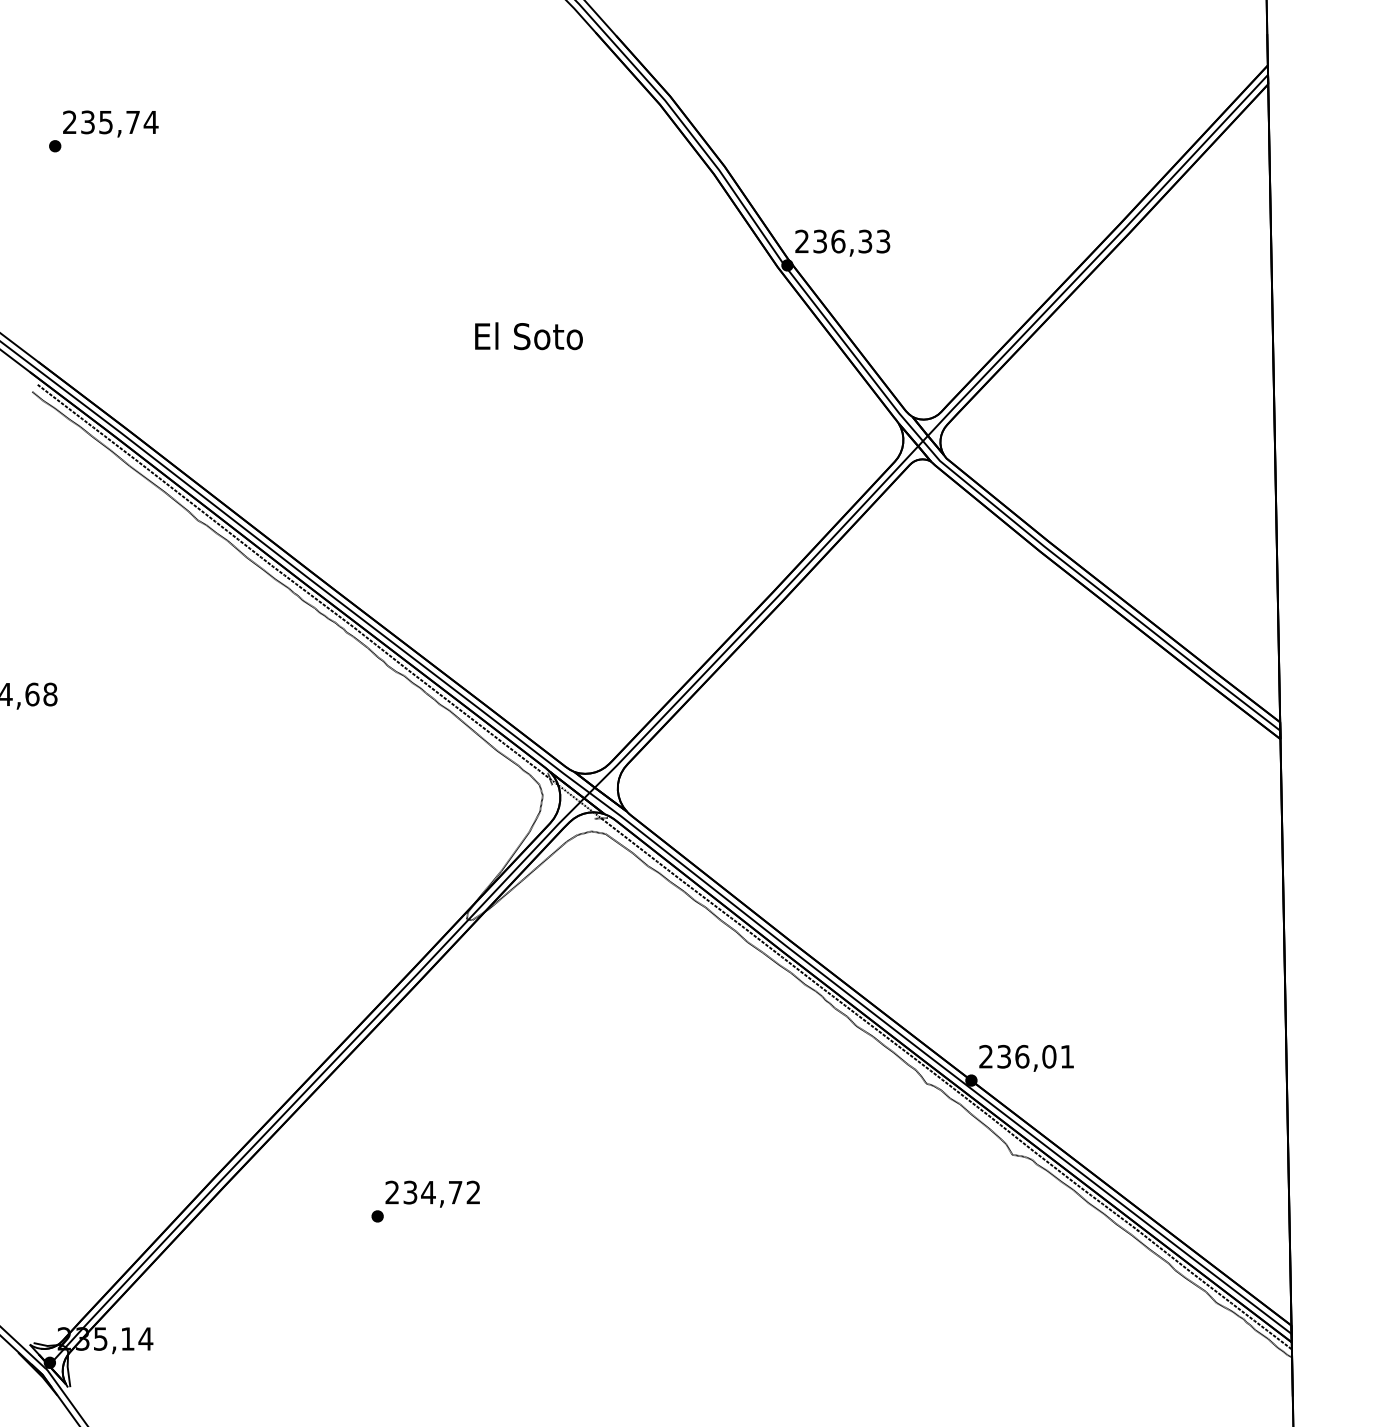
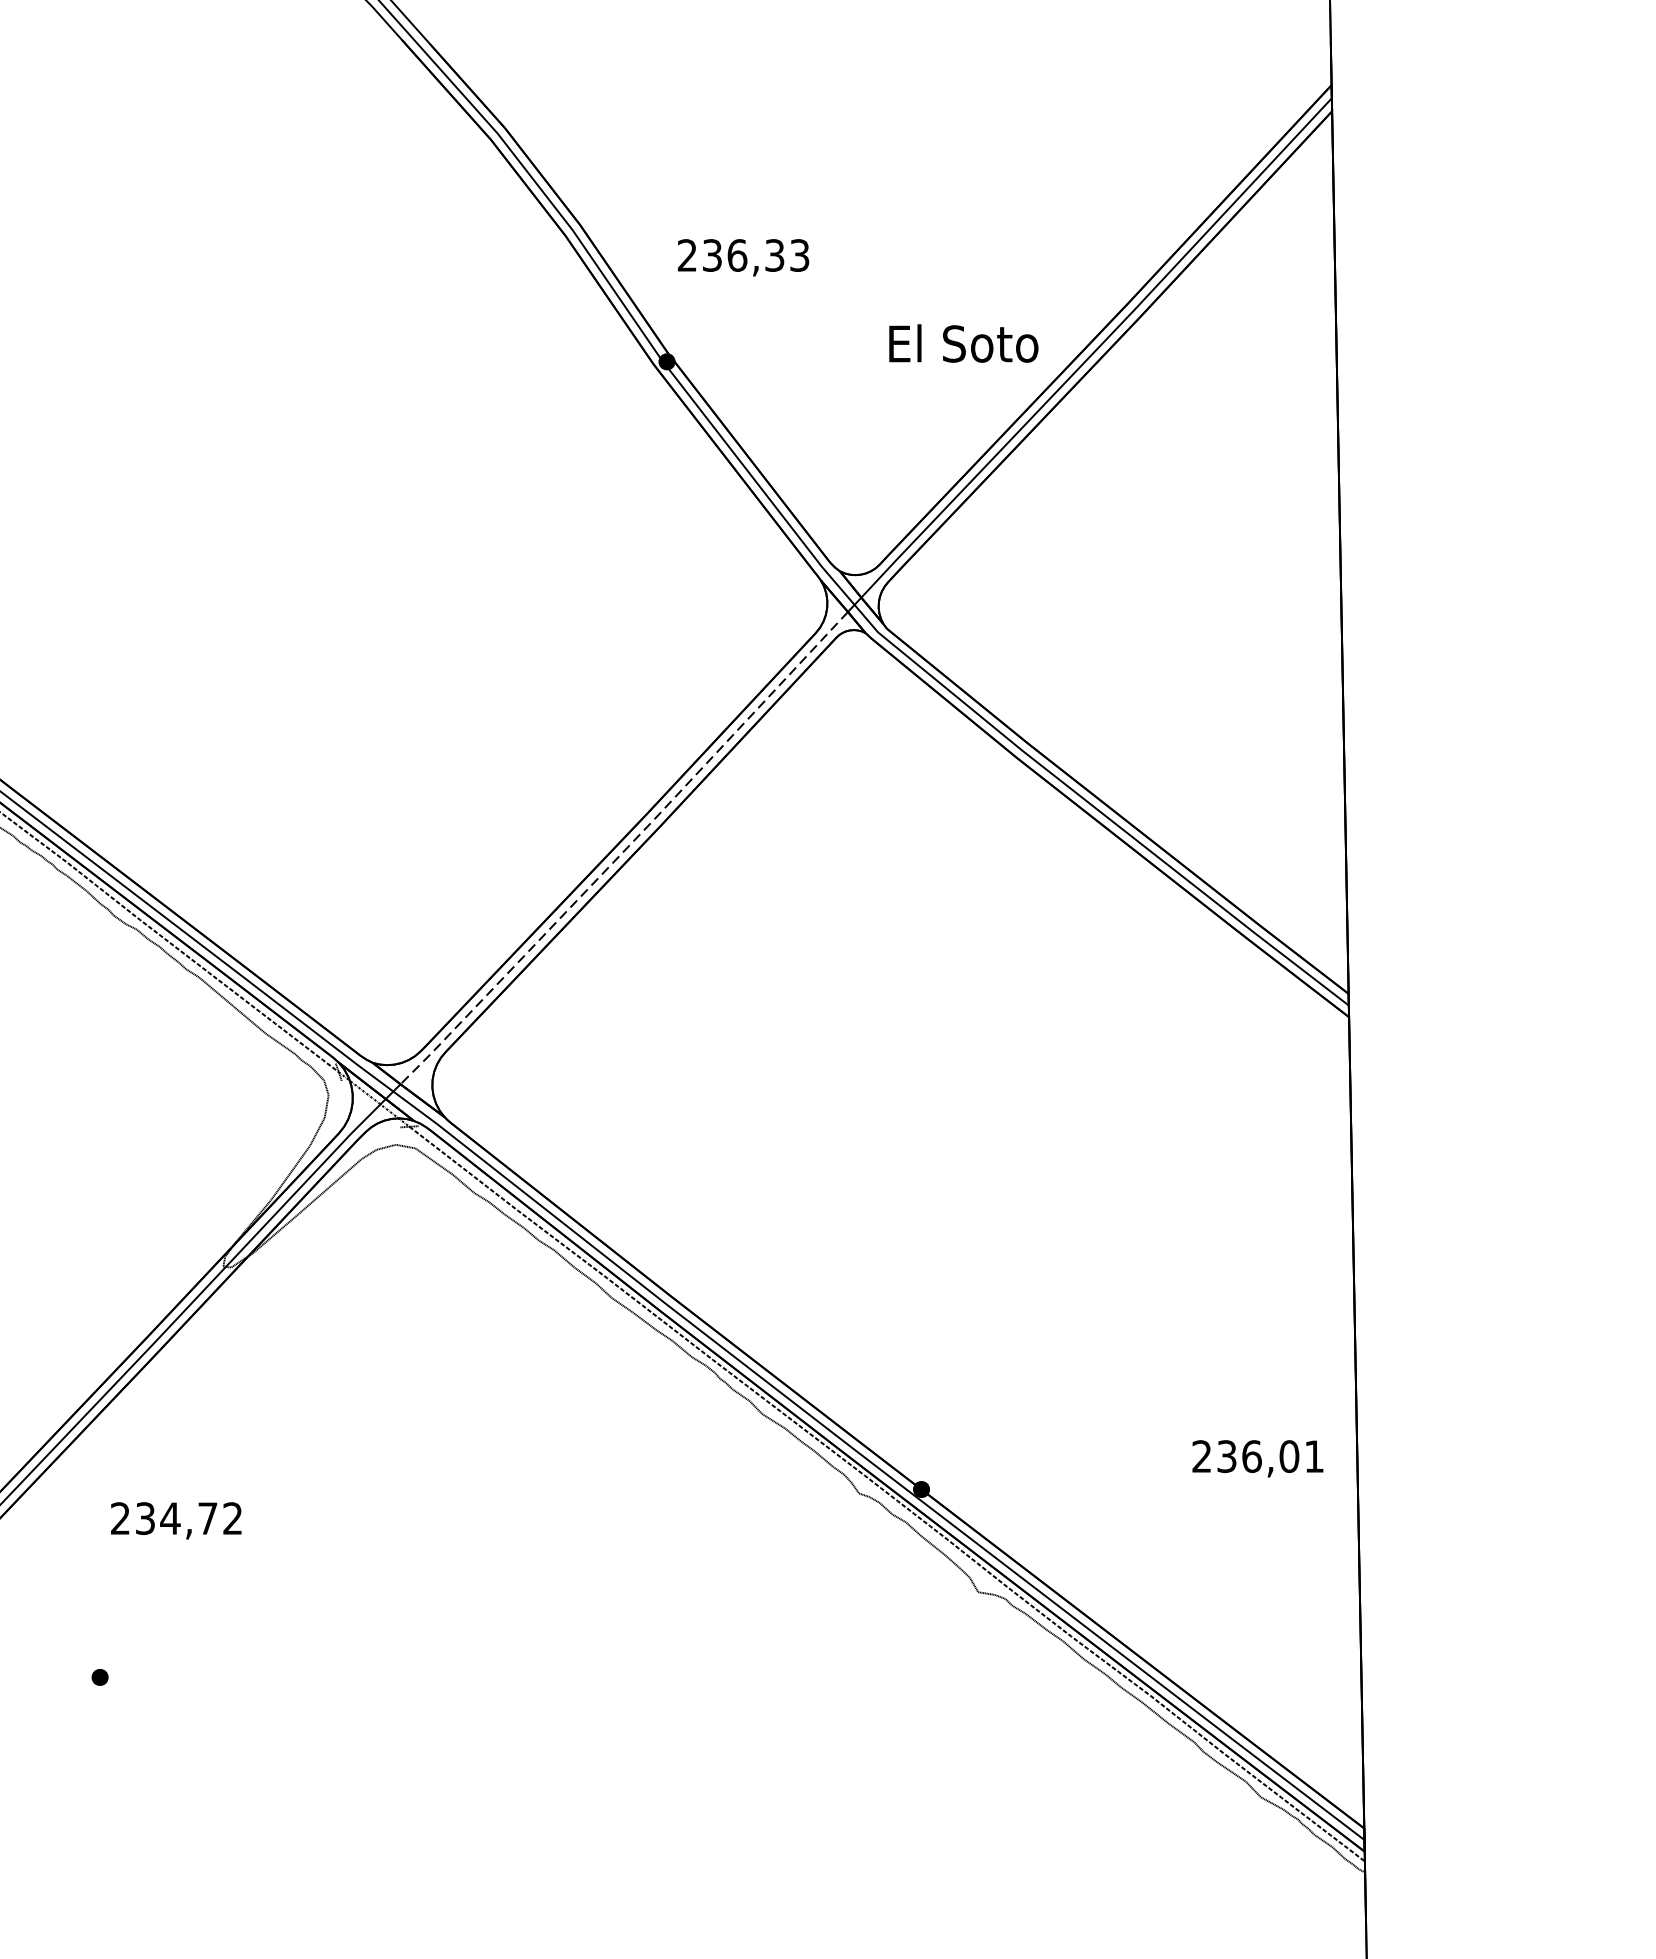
text: (842, 242) -> (743, 256), moved
text: (528, 336) -> (963, 343), moved
line: (757, 618) -> (625, 850), solid -> dashed
text: (1026, 1058) -> (1257, 1458), moved
text: (432, 1193) -> (175, 1519), moved

